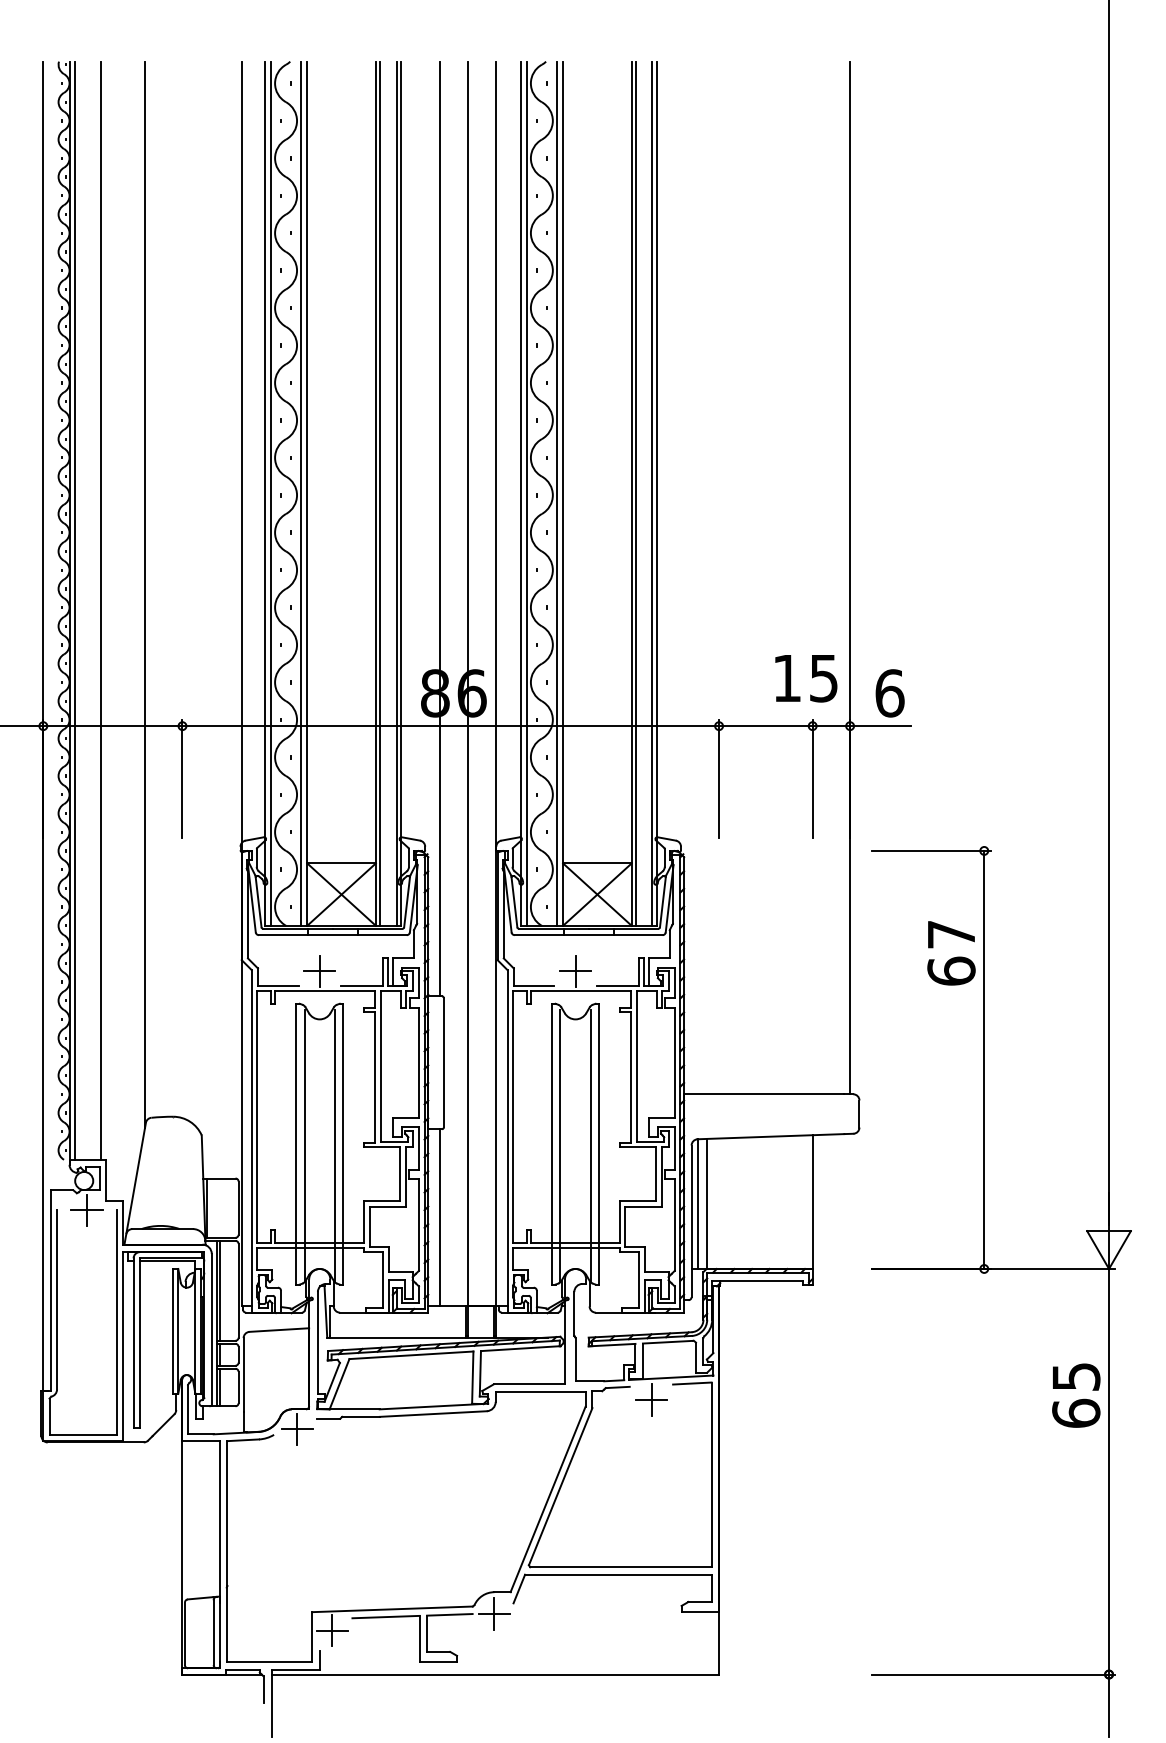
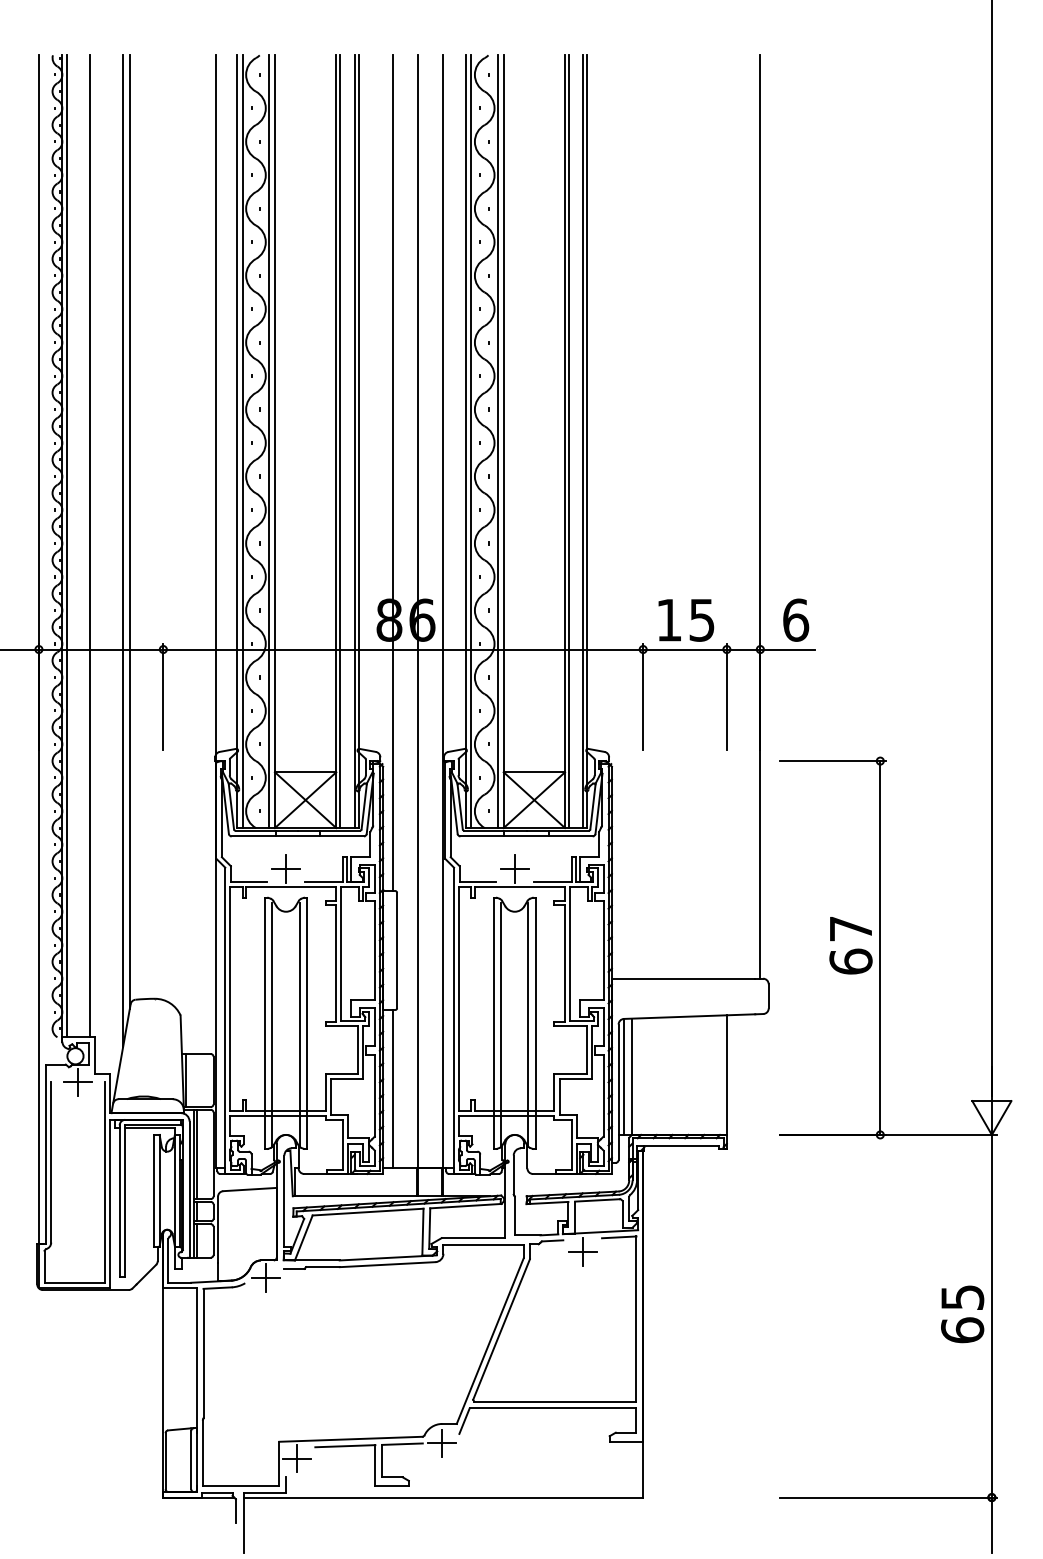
line: (137, 615) -> (123, 550), added
text: (806, 678) -> (686, 620), moved
text: (951, 953) -> (851, 945), moved
text: (1076, 1395) -> (962, 1314), moved

